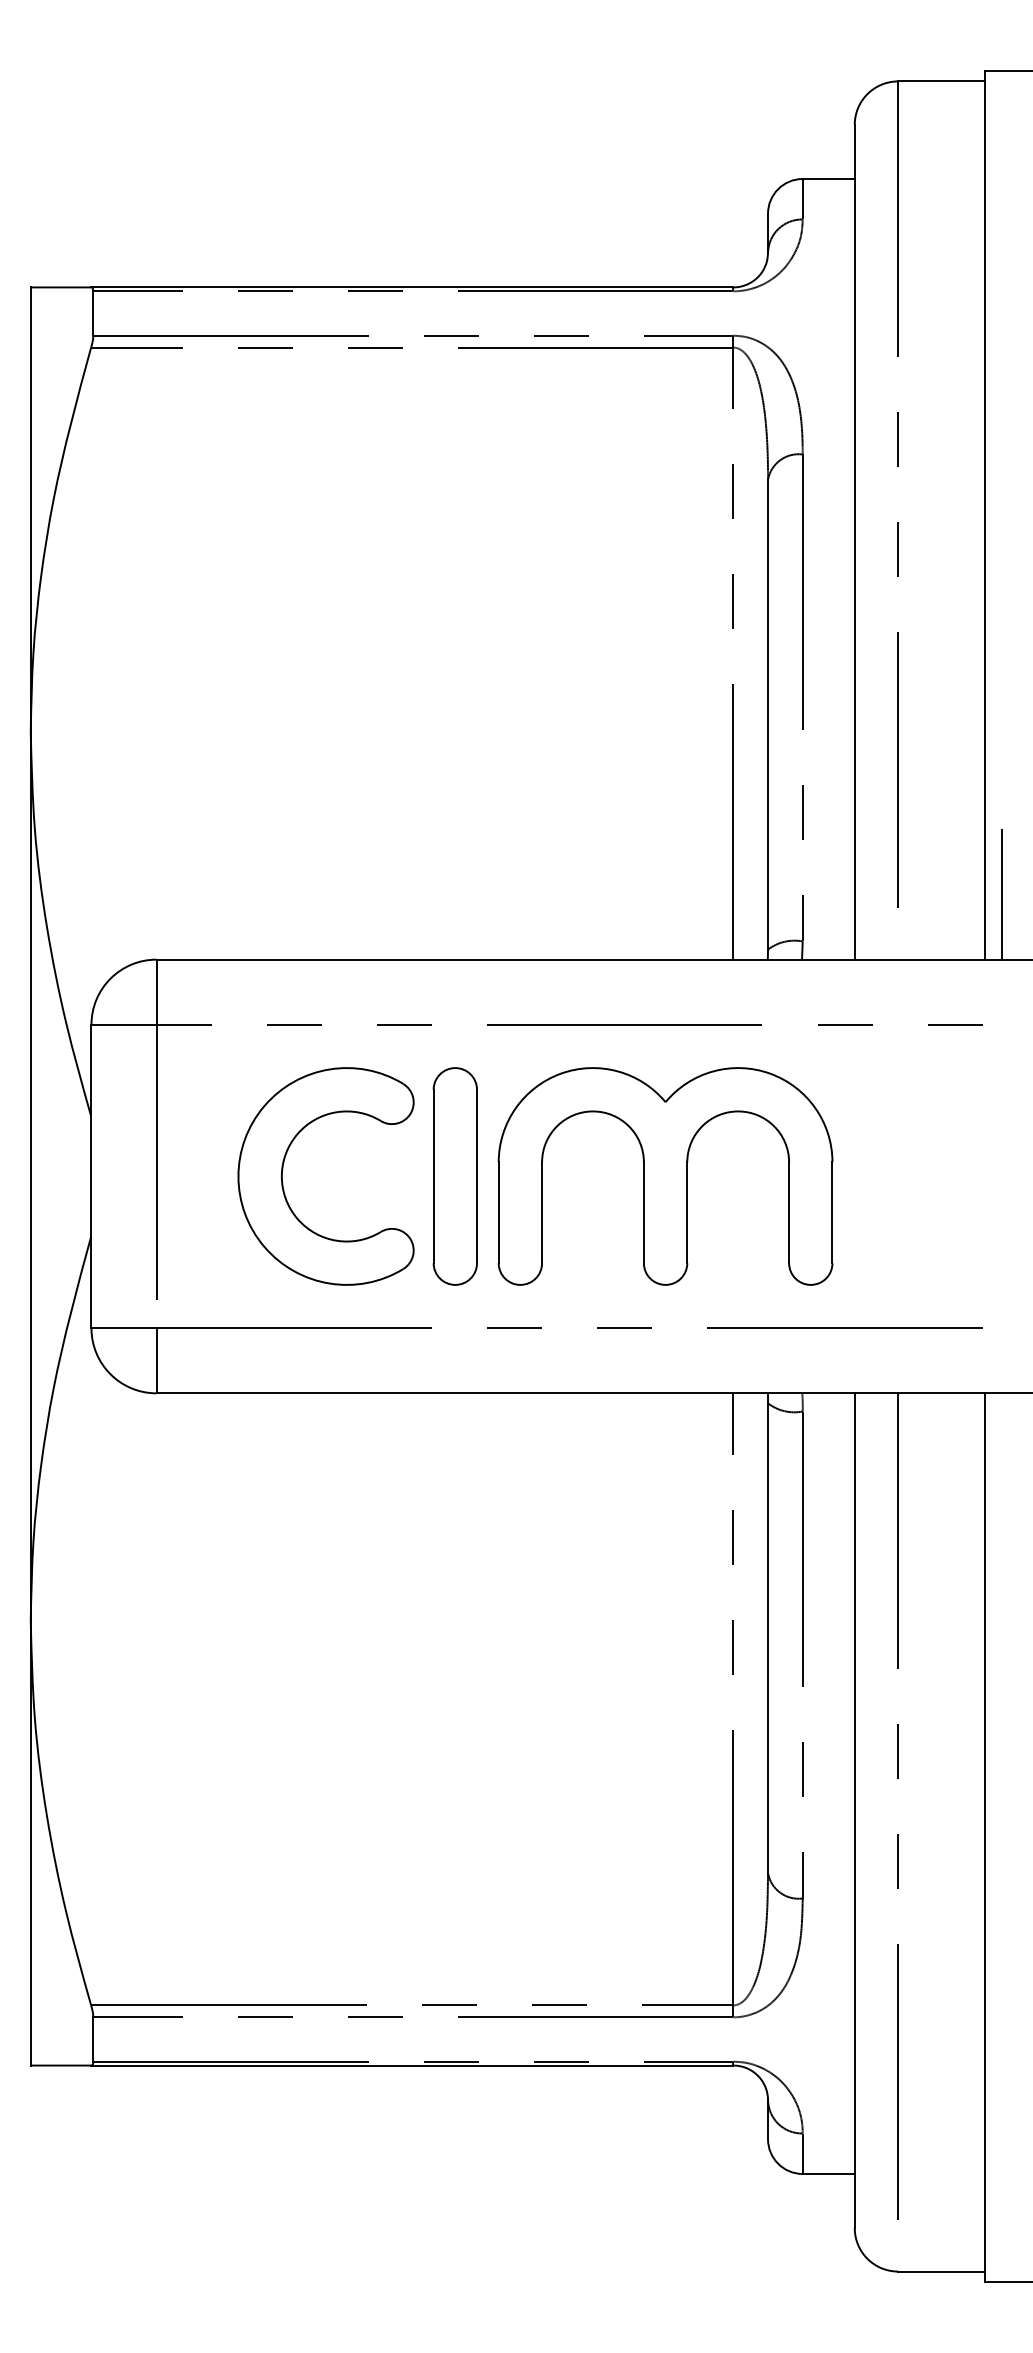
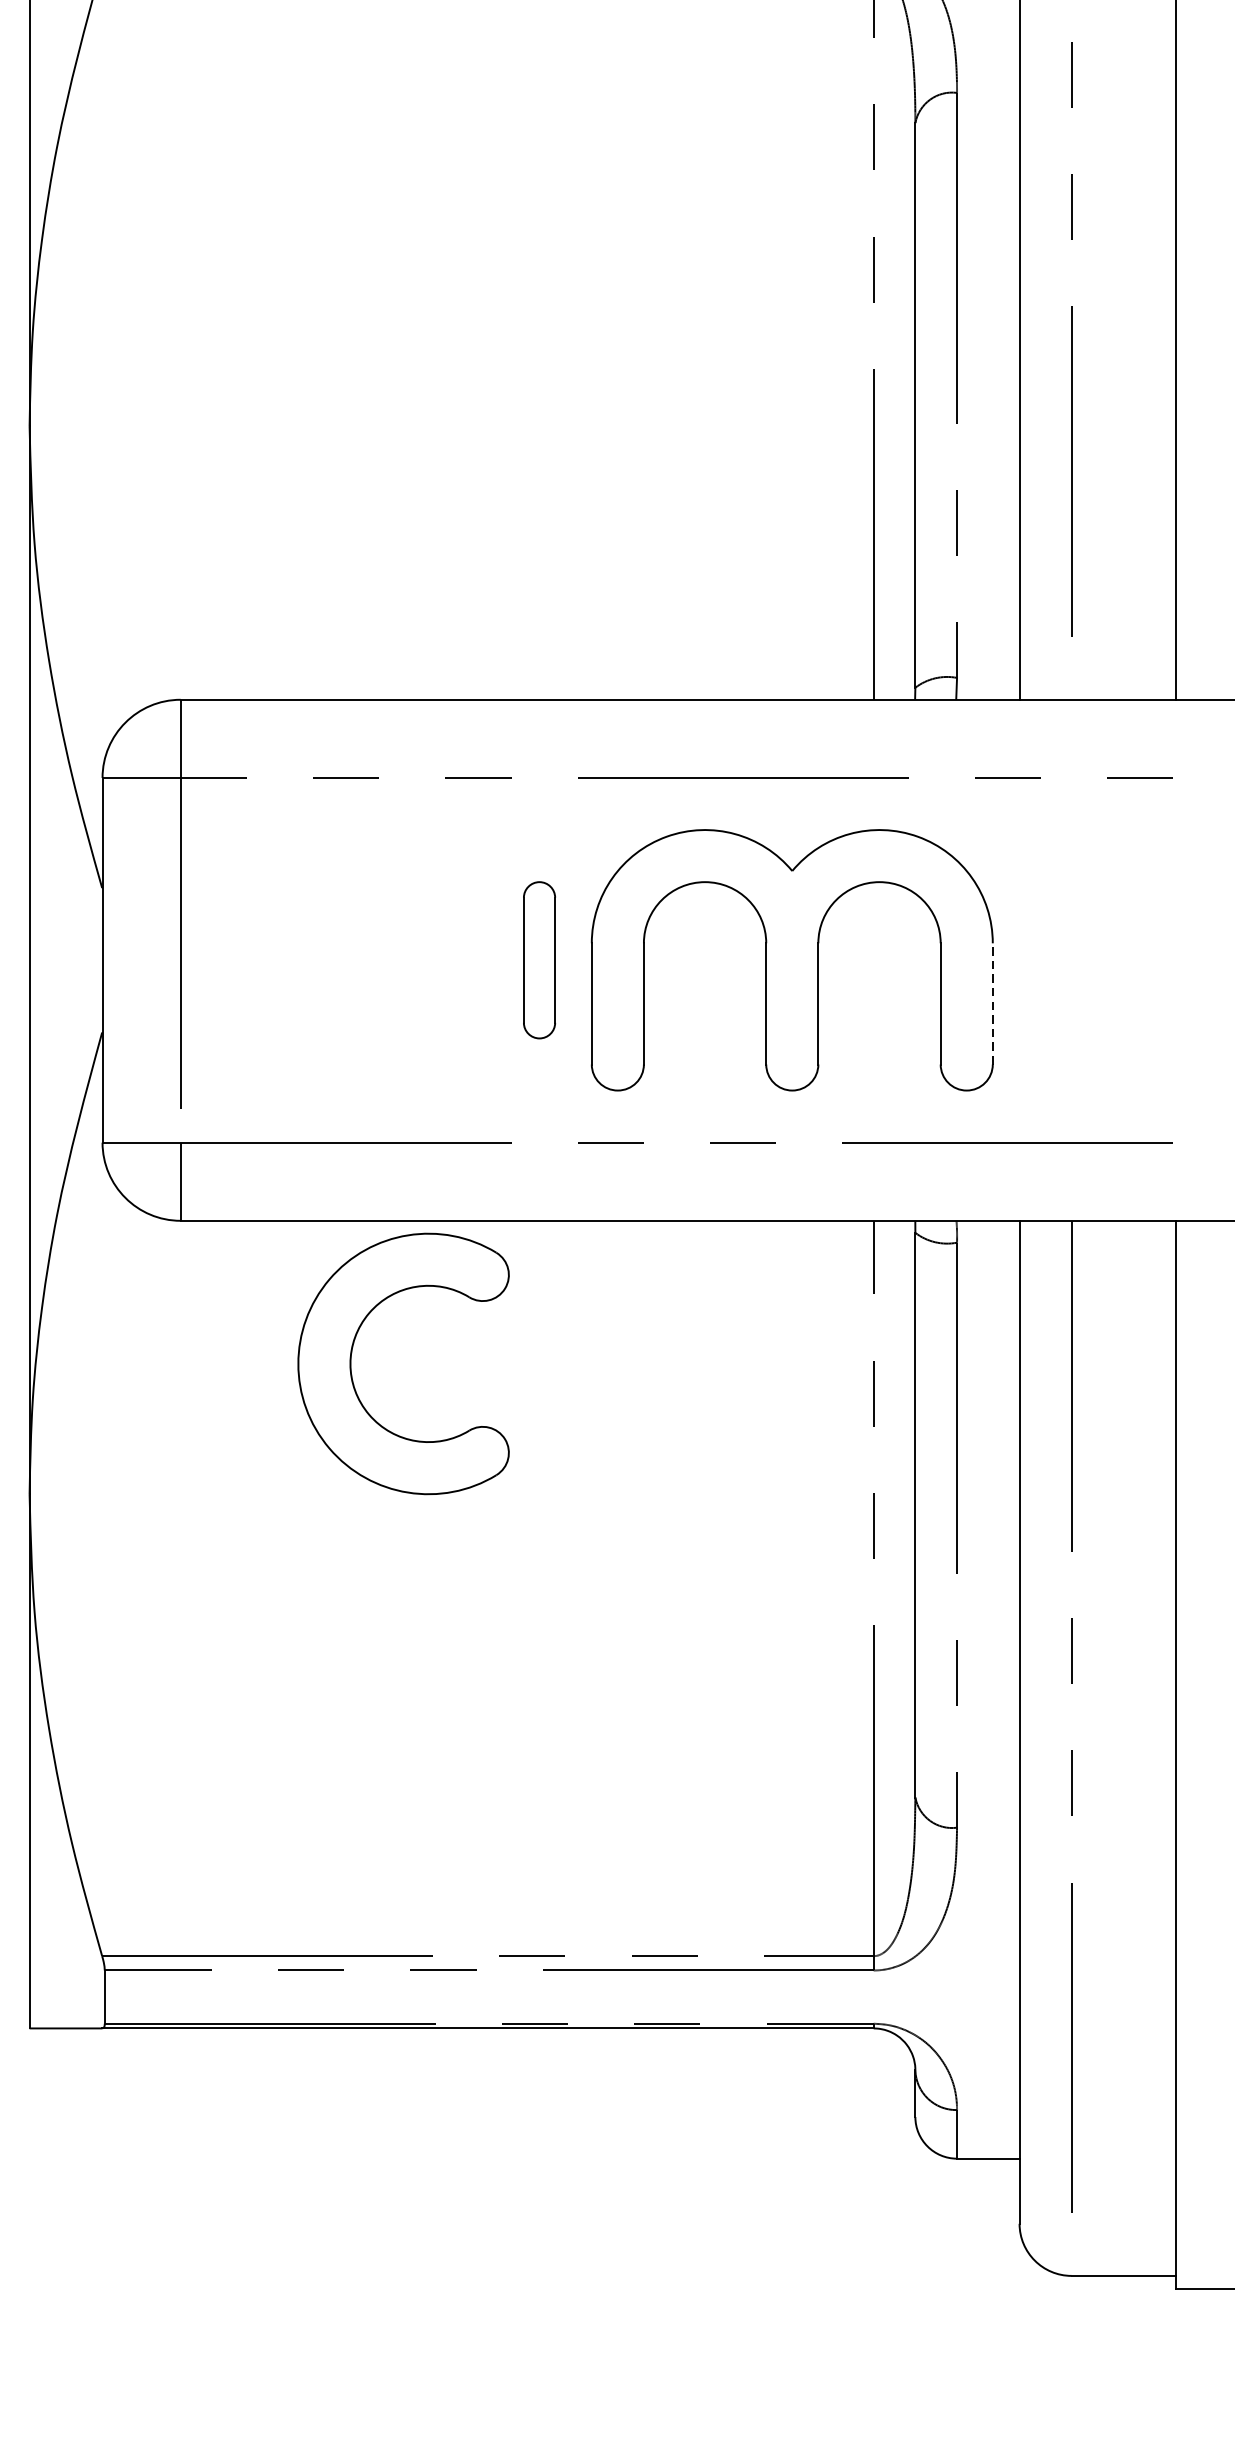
line: (1002, 894) -> (1197, 621), removed
part: (283, 1169) -> (352, 1355), moved
part: (454, 1176) -> (538, 960), size x0.6
line: (832, 1212) -> (992, 1003), solid -> dashed

